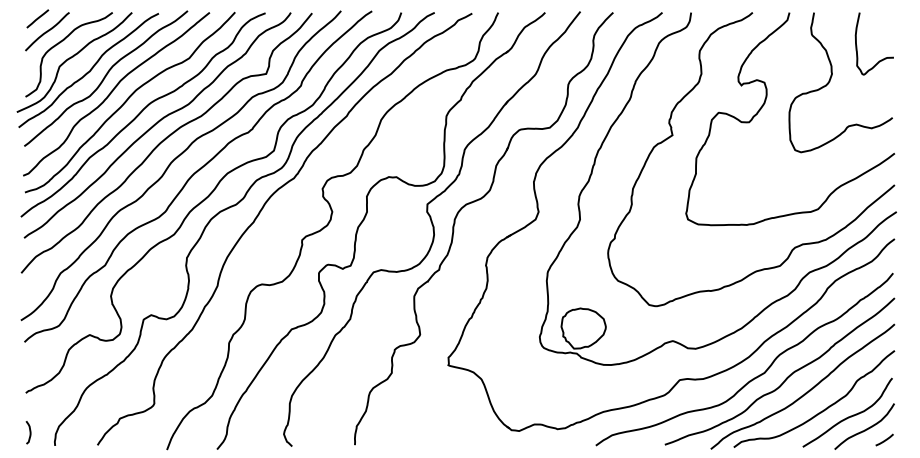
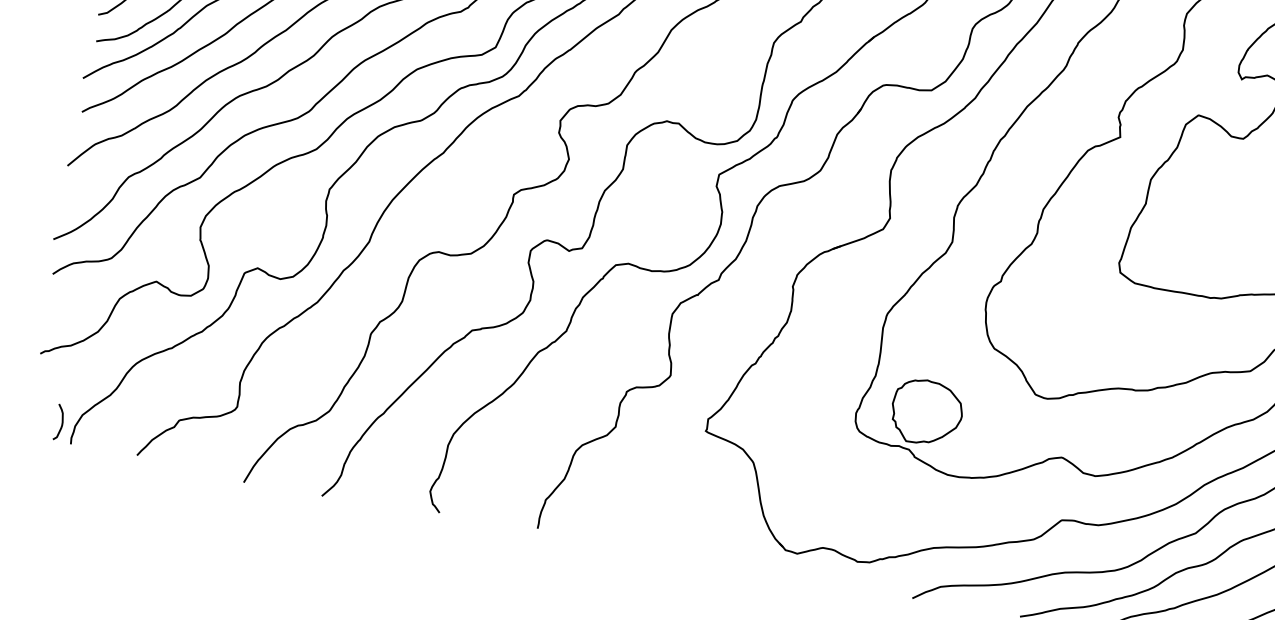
curve: (29, 432) -> (60, 422), moved

